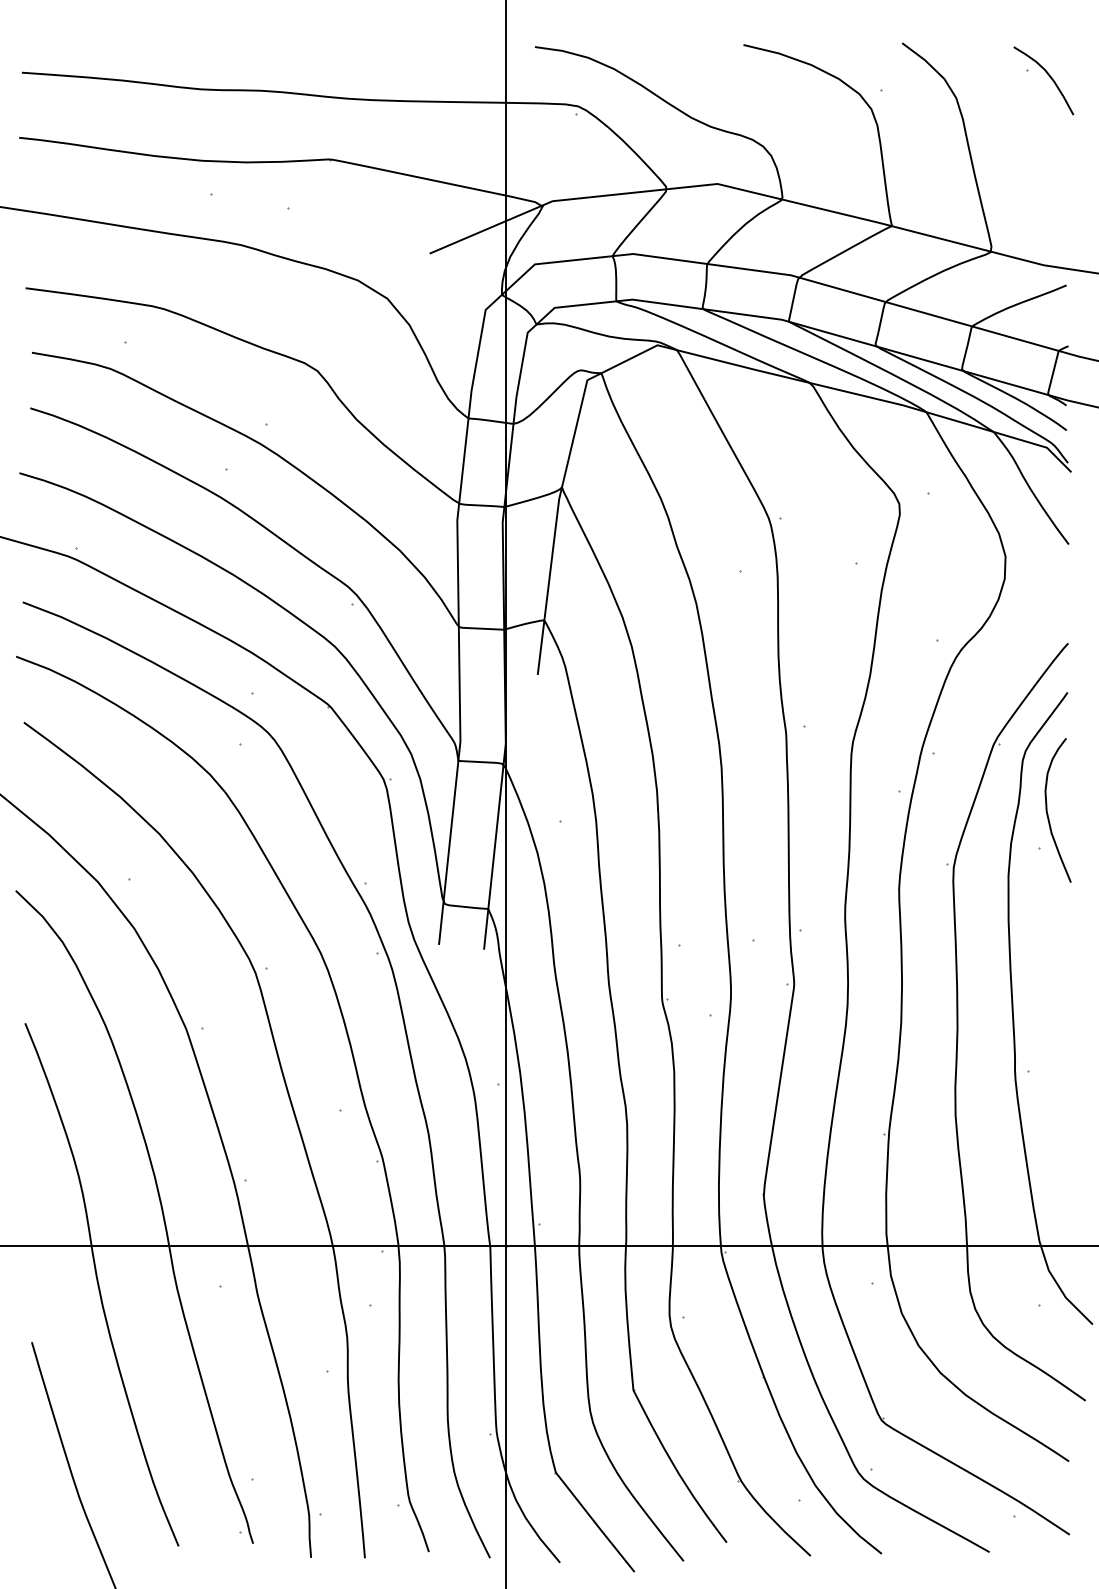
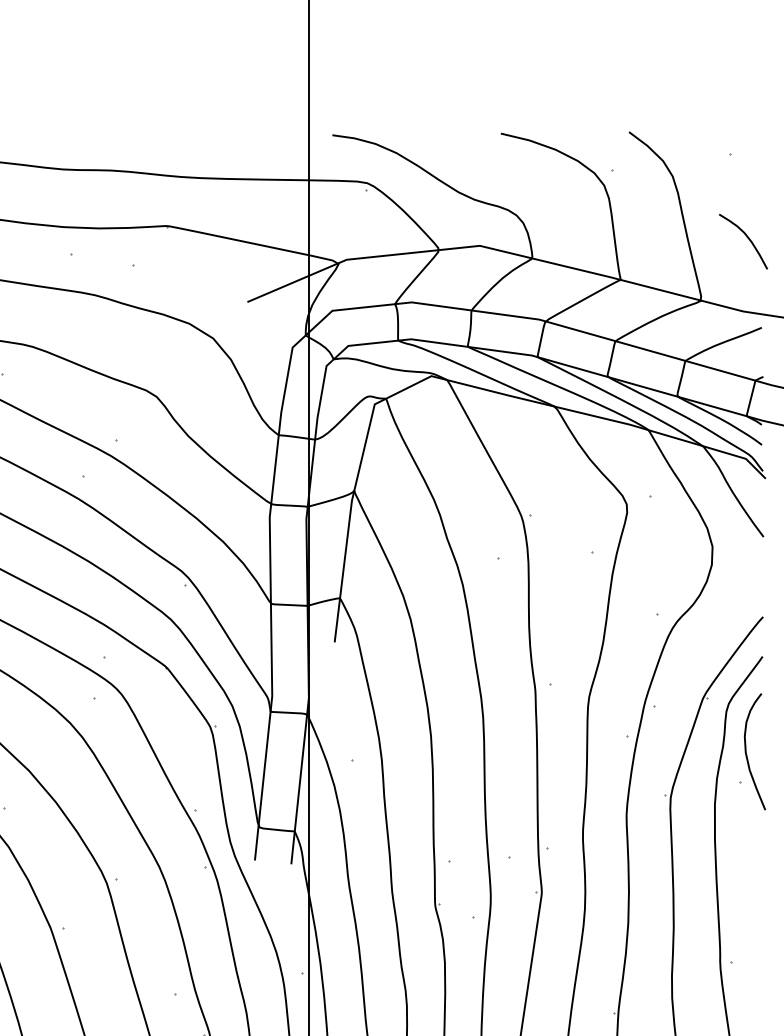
curve: (1049, 77) -> (748, 239), moved

